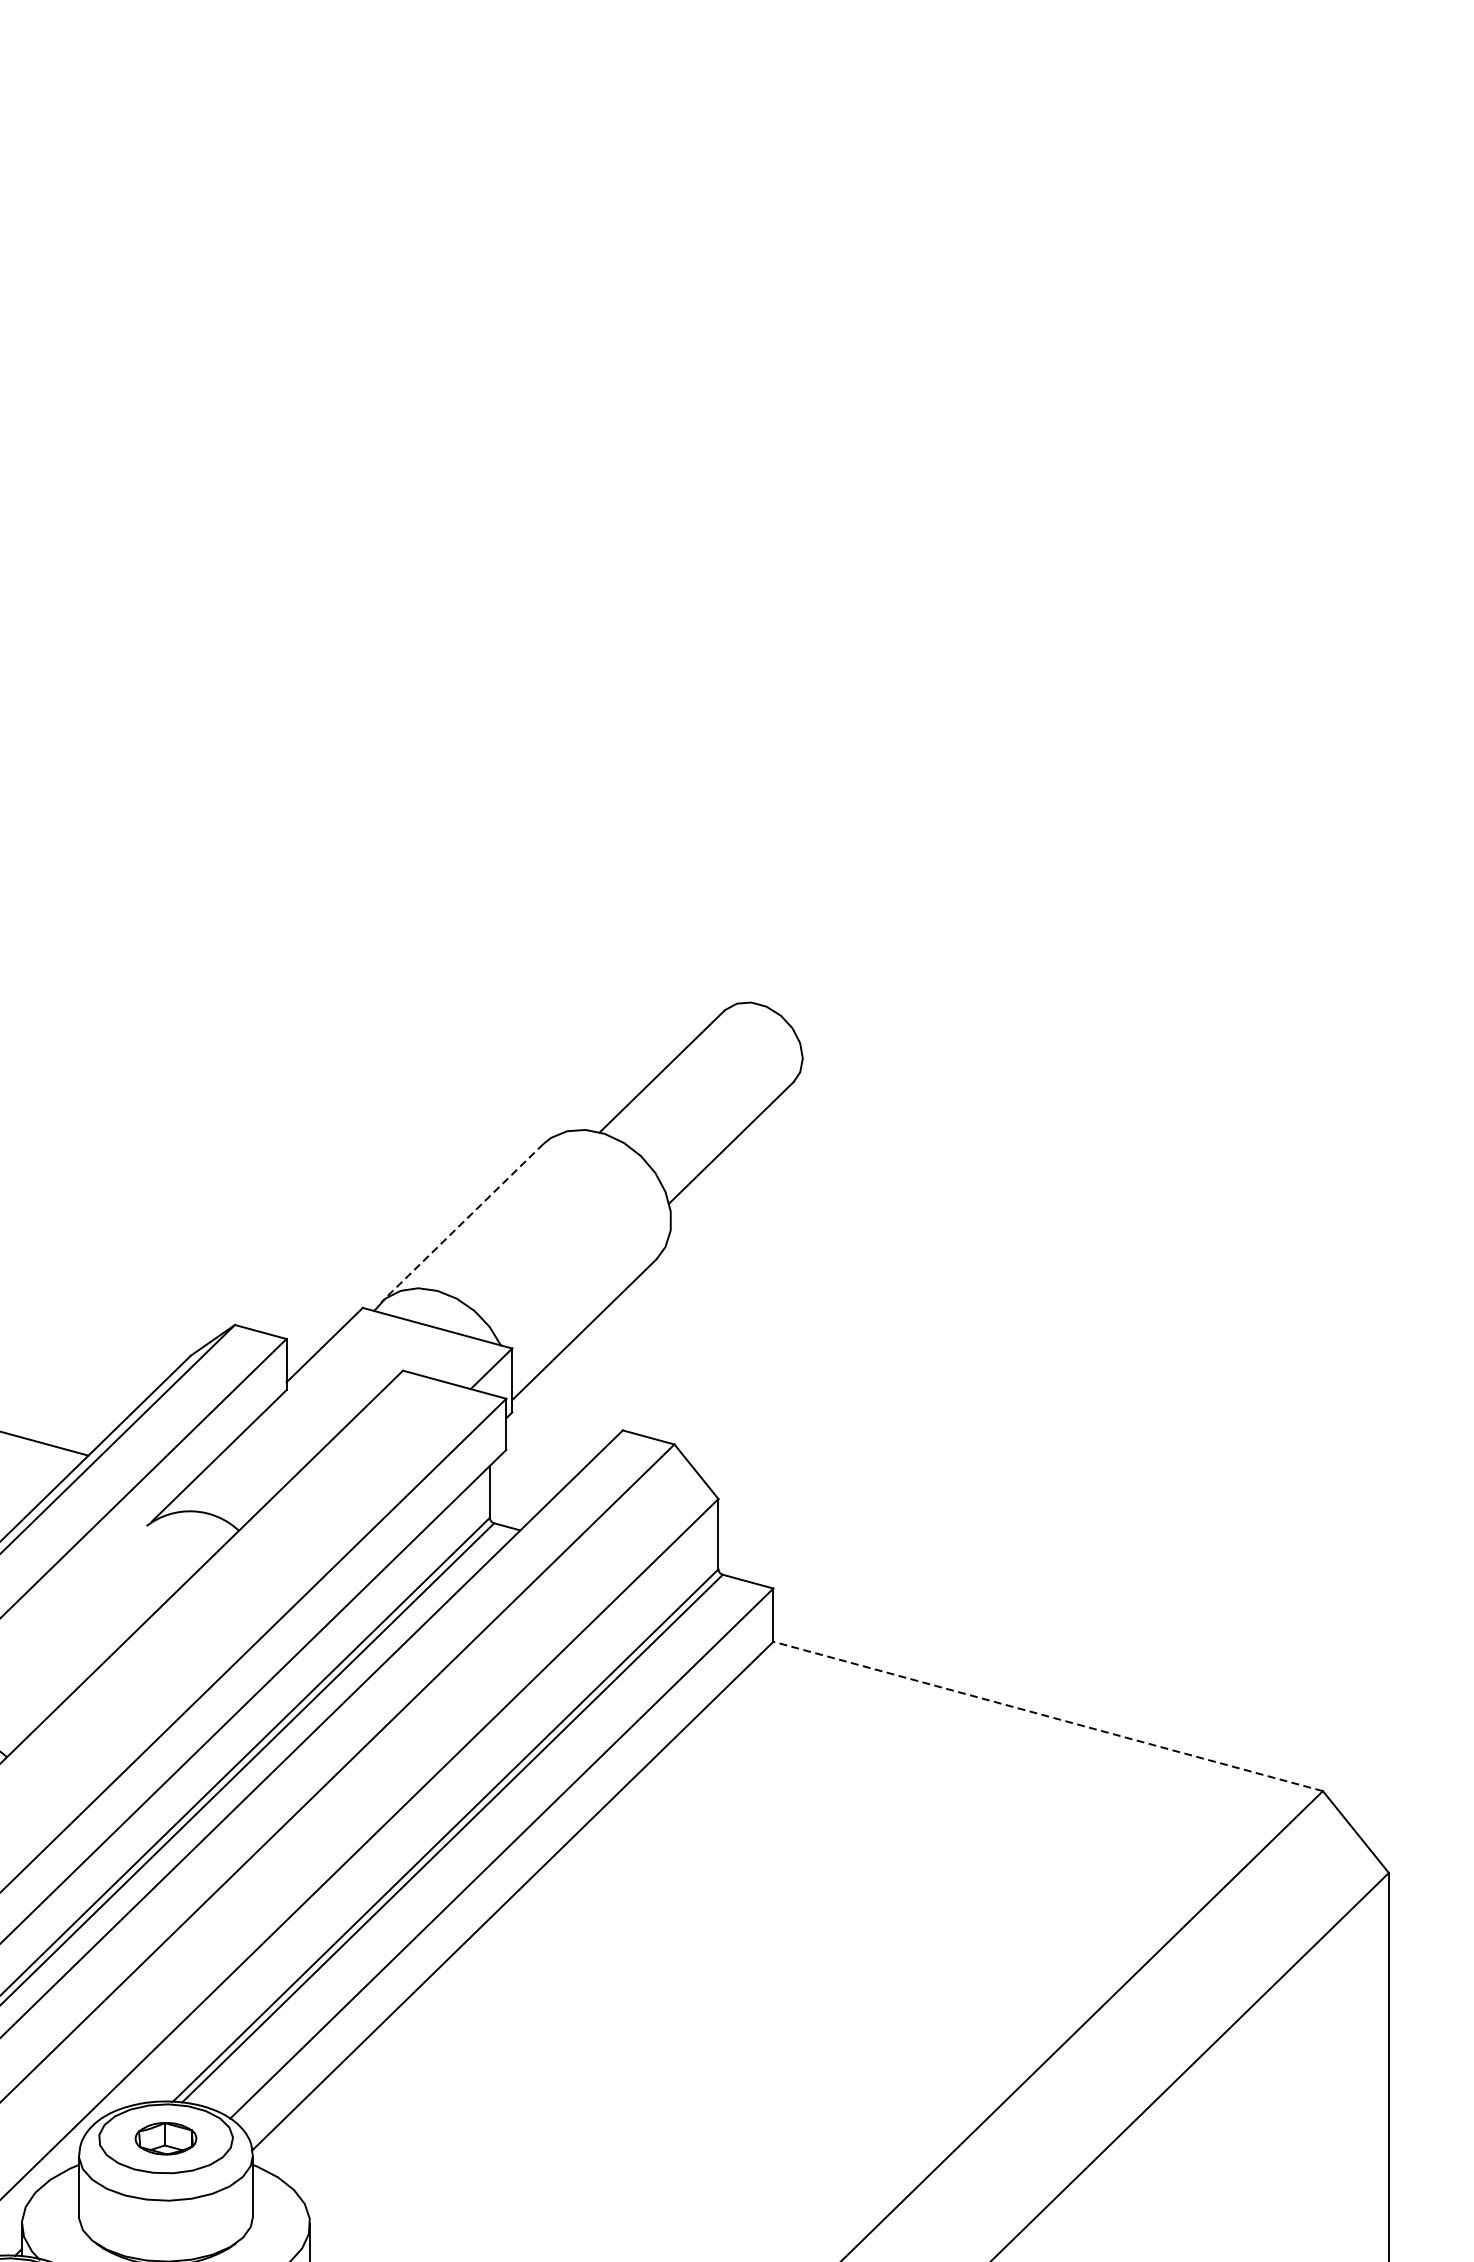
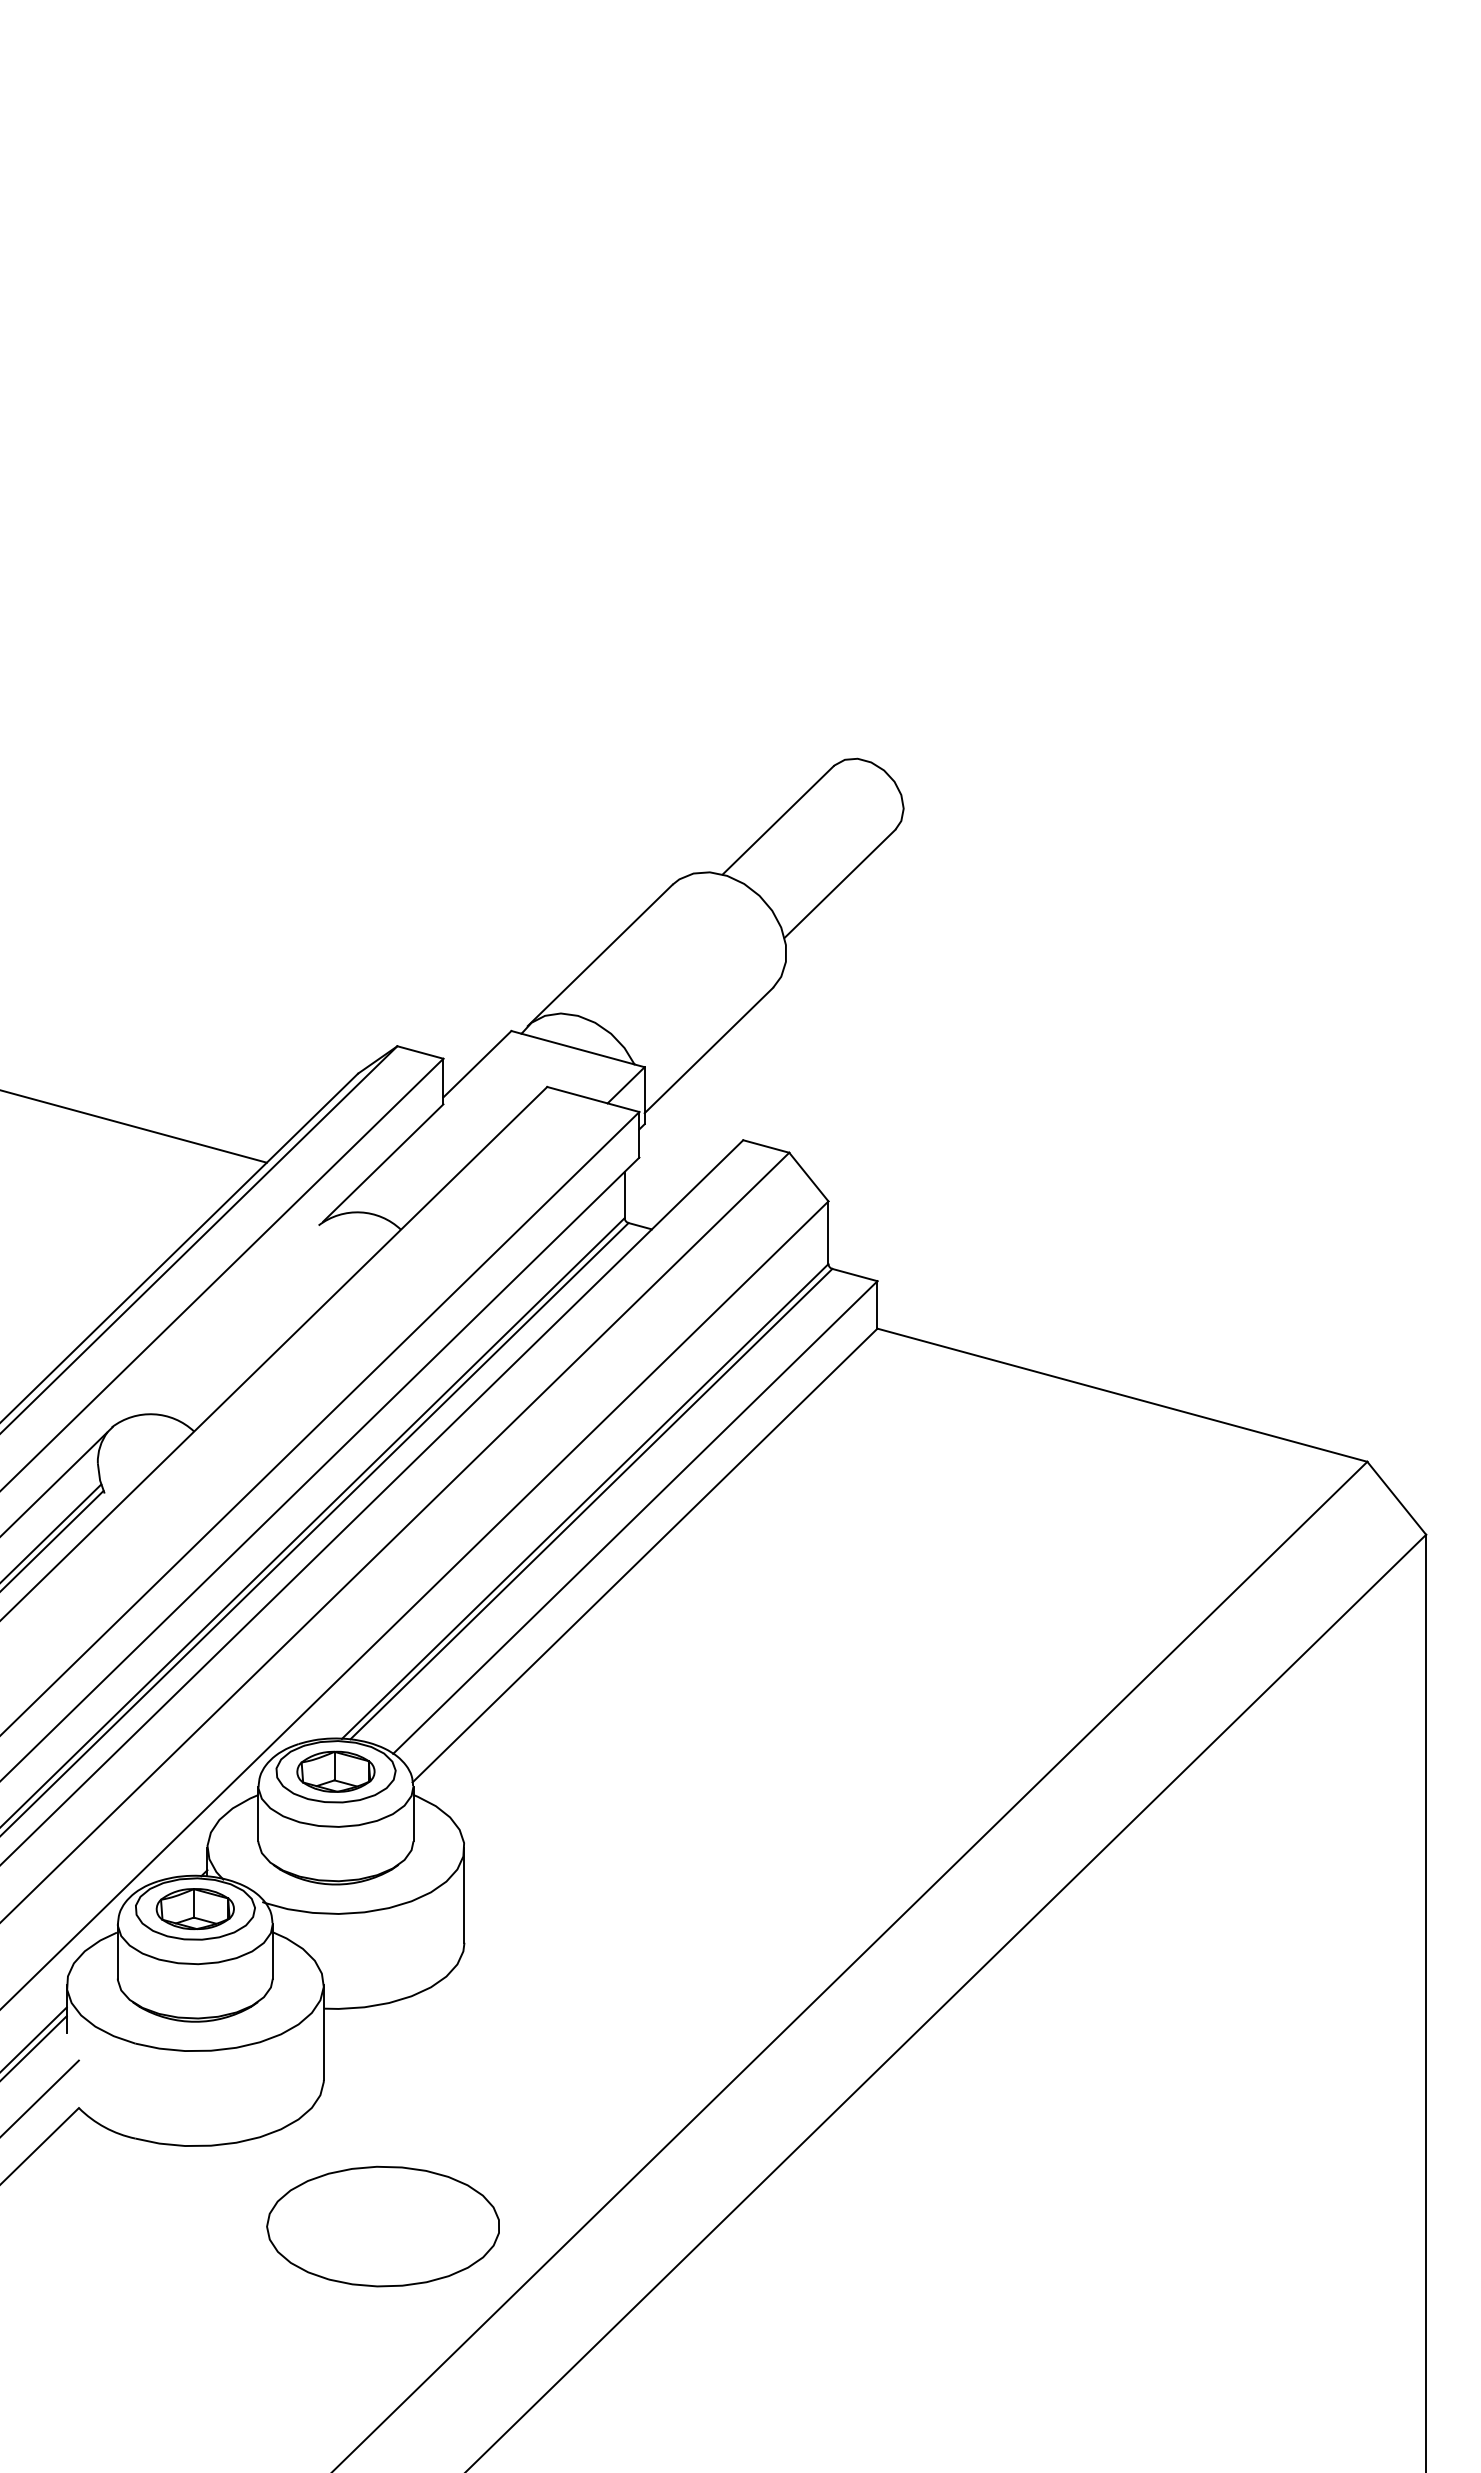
line: (461, 1223) -> (599, 955), dashed -> solid
line: (1048, 1716) -> (1122, 1395), dashed -> solid
part: (165, 2138) -> (335, 1771), size x1.43

